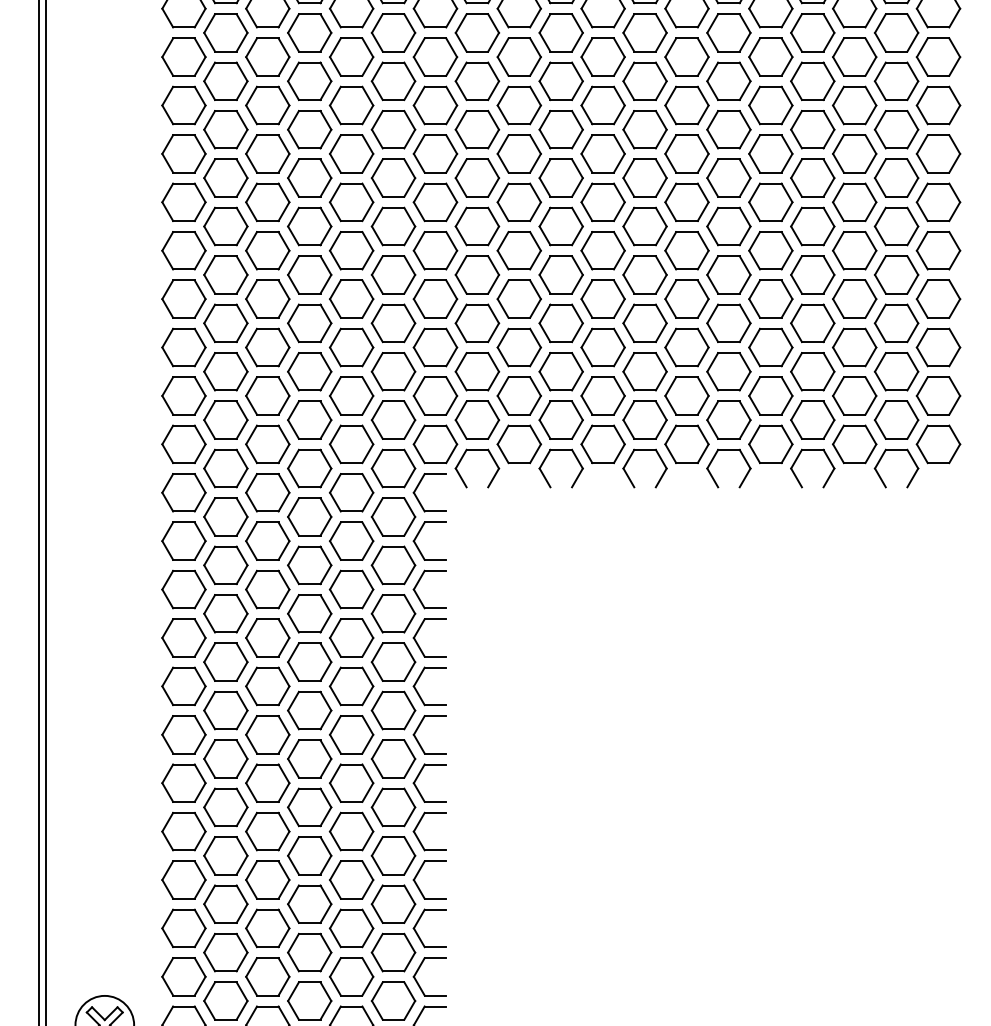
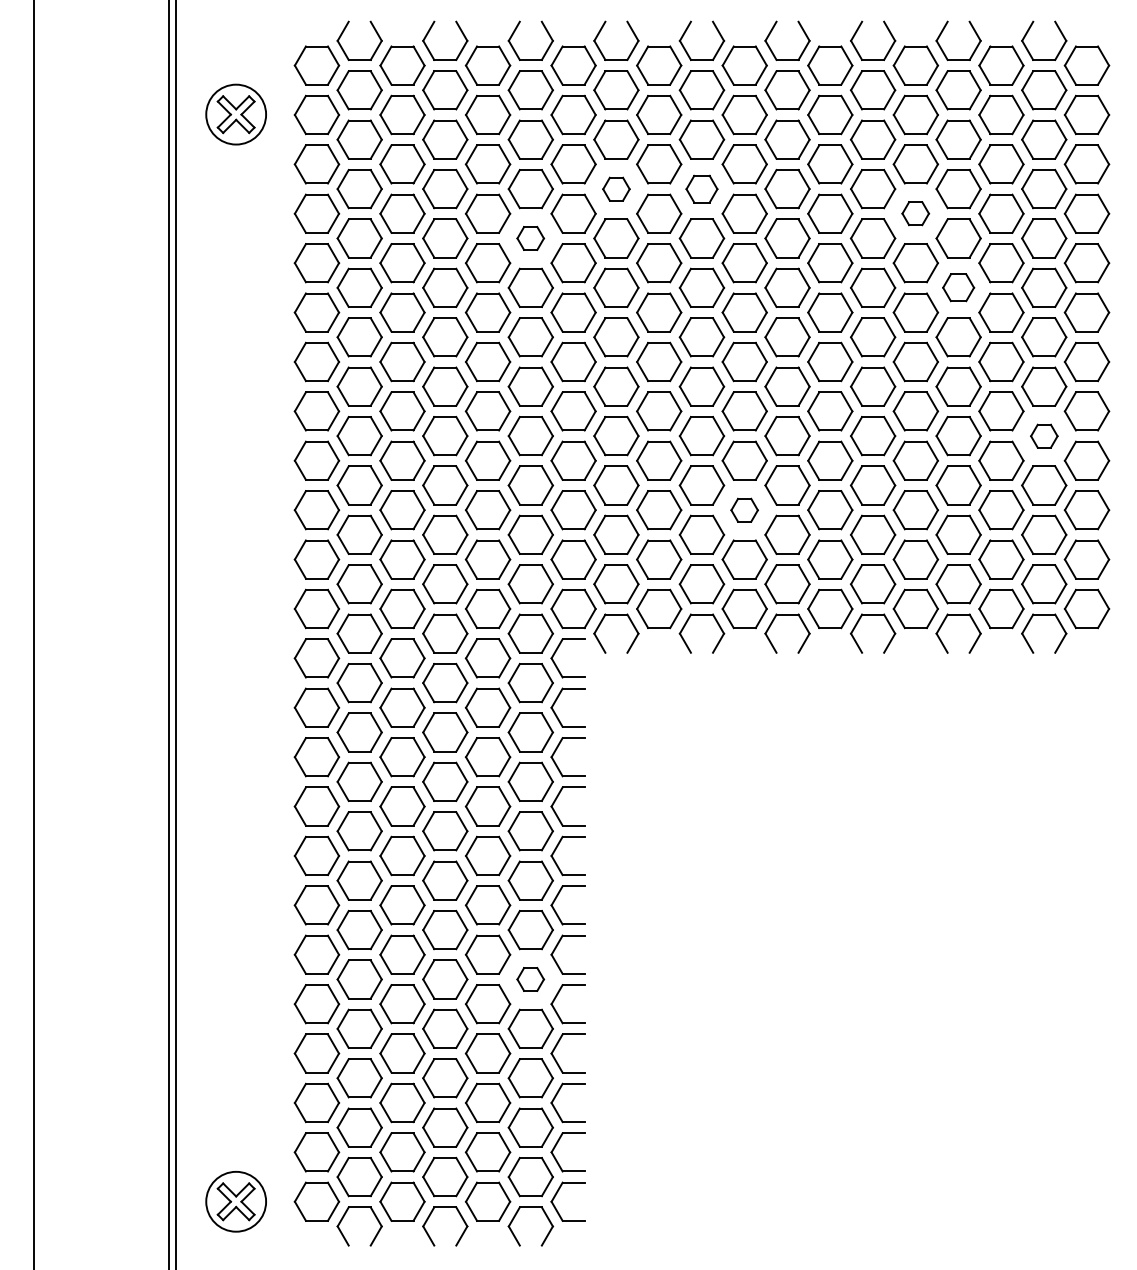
part: (477, 33) -> (616, 189), size x0.6
part: (560, 33) -> (701, 189), size x0.7
part: (770, 56) -> (915, 213), size x0.6
part: (393, 81) -> (530, 238), size x0.6
part: (812, 129) -> (958, 287), size x0.7
part: (896, 275) -> (1044, 436), size x0.6
part: (602, 347) -> (744, 510), size x0.6
part: (393, 807) -> (530, 979), size x0.6

